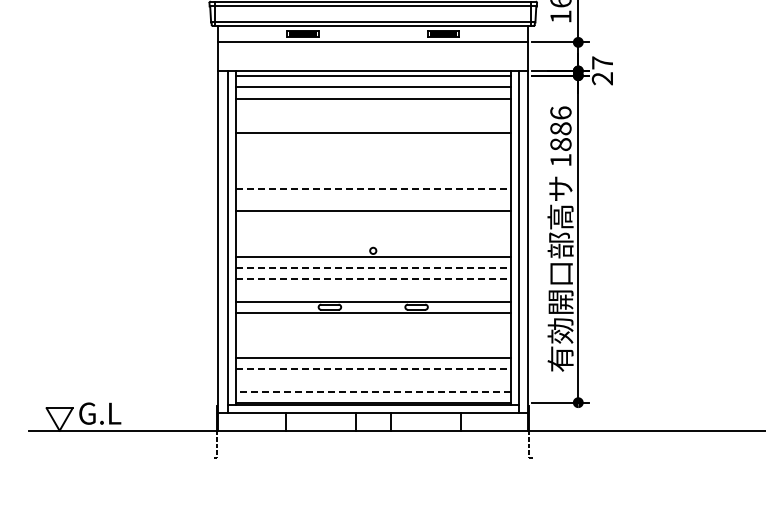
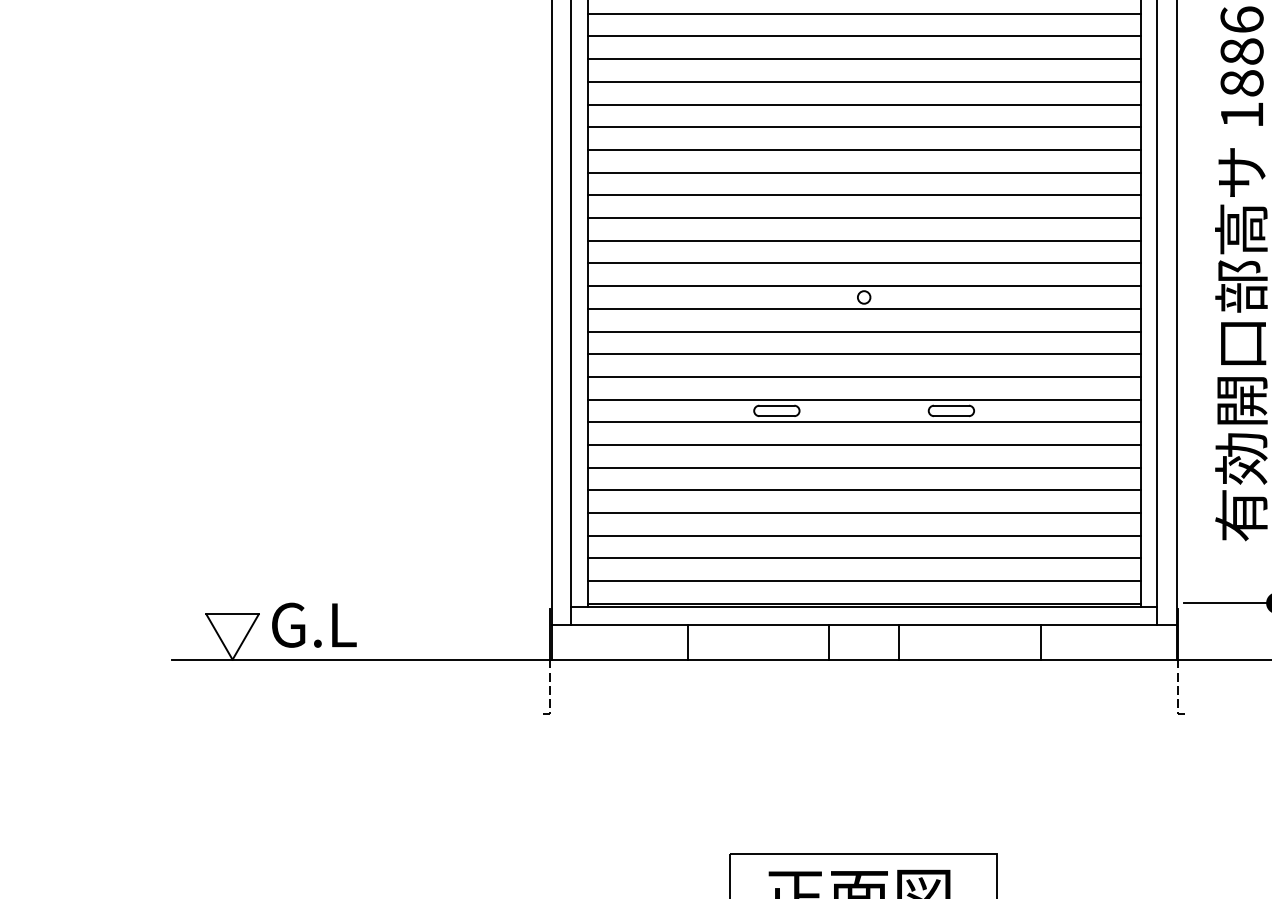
line: (372, 110) -> (862, 14), added
line: (372, 121) -> (862, 36), added
line: (372, 143) -> (862, 81), added
line: (372, 155) -> (862, 105), added
line: (372, 166) -> (862, 127), added
line: (372, 177) -> (862, 149), added
line: (373, 188) -> (864, 171), dashed -> solid
line: (372, 200) -> (862, 196), added
line: (372, 222) -> (862, 240), added
line: (372, 233) -> (862, 262), added
line: (372, 245) -> (862, 286), added
line: (373, 267) -> (864, 330), dashed -> solid
line: (373, 279) -> (864, 355), dashed -> solid
line: (372, 290) -> (862, 377), added
line: (372, 324) -> (862, 445), added
line: (372, 335) -> (862, 467), added
line: (372, 346) -> (862, 490), added
line: (373, 369) -> (864, 536), dashed -> solid
line: (372, 380) -> (862, 558), added
line: (372, 391) -> (862, 580), dashed -> solid

